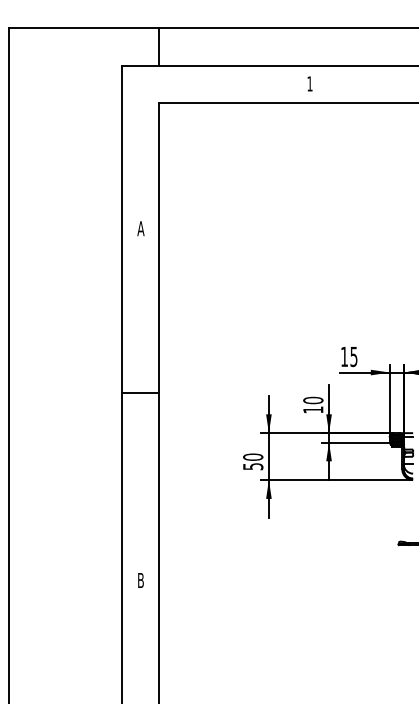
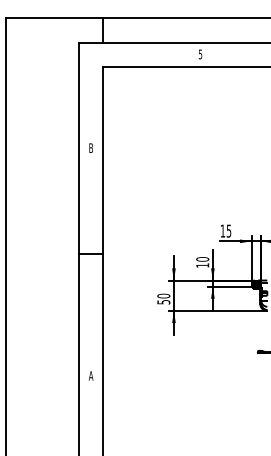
text: (309, 83) -> (200, 54), 1 -> 5
text: (139, 227) -> (90, 147), A -> B
text: (139, 579) -> (90, 375), B -> A

